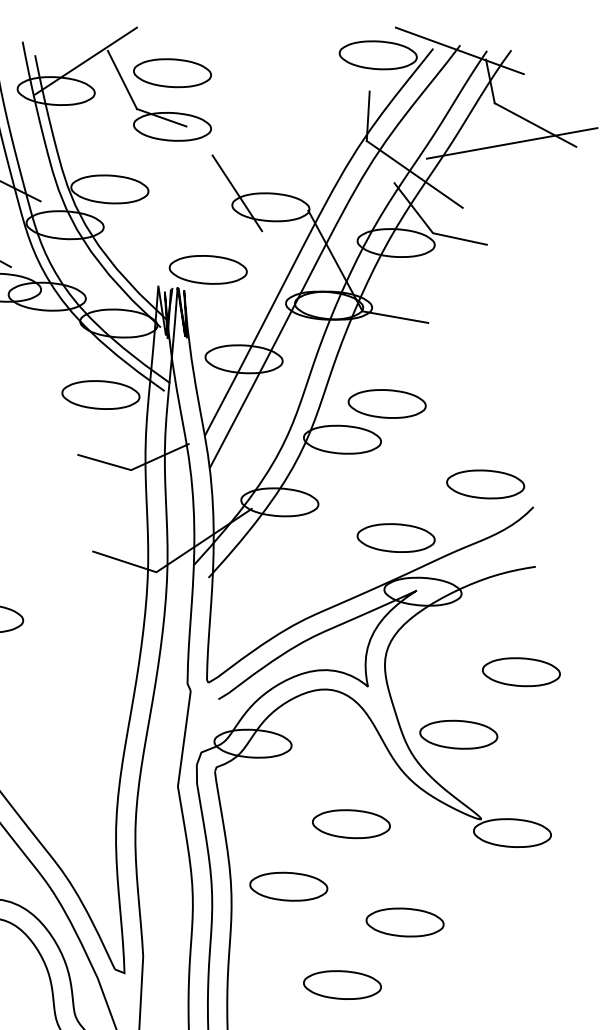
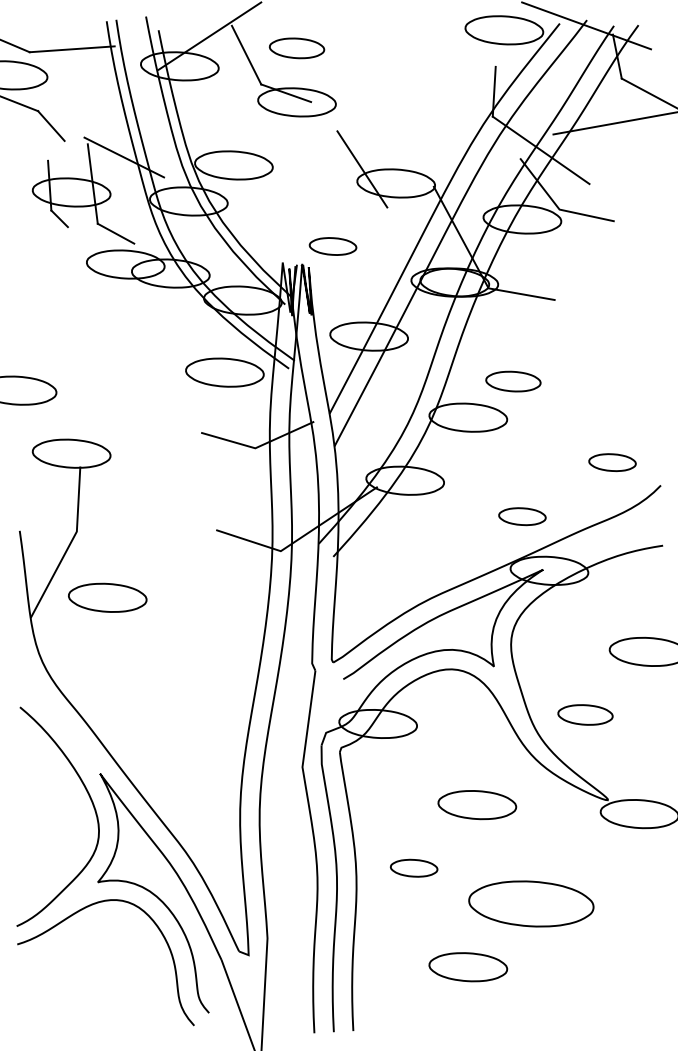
part: (171, 73) -> (296, 48), size x0.7
part: (207, 269) -> (332, 246), size x0.6
part: (387, 403) -> (513, 381), size x0.7
part: (485, 484) -> (612, 462), size x0.6
part: (396, 537) -> (522, 516), size x0.6
part: (458, 734) -> (585, 714), size x0.7
part: (288, 887) -> (413, 868), size x0.6
part: (405, 922) -> (531, 904), size x1.6

